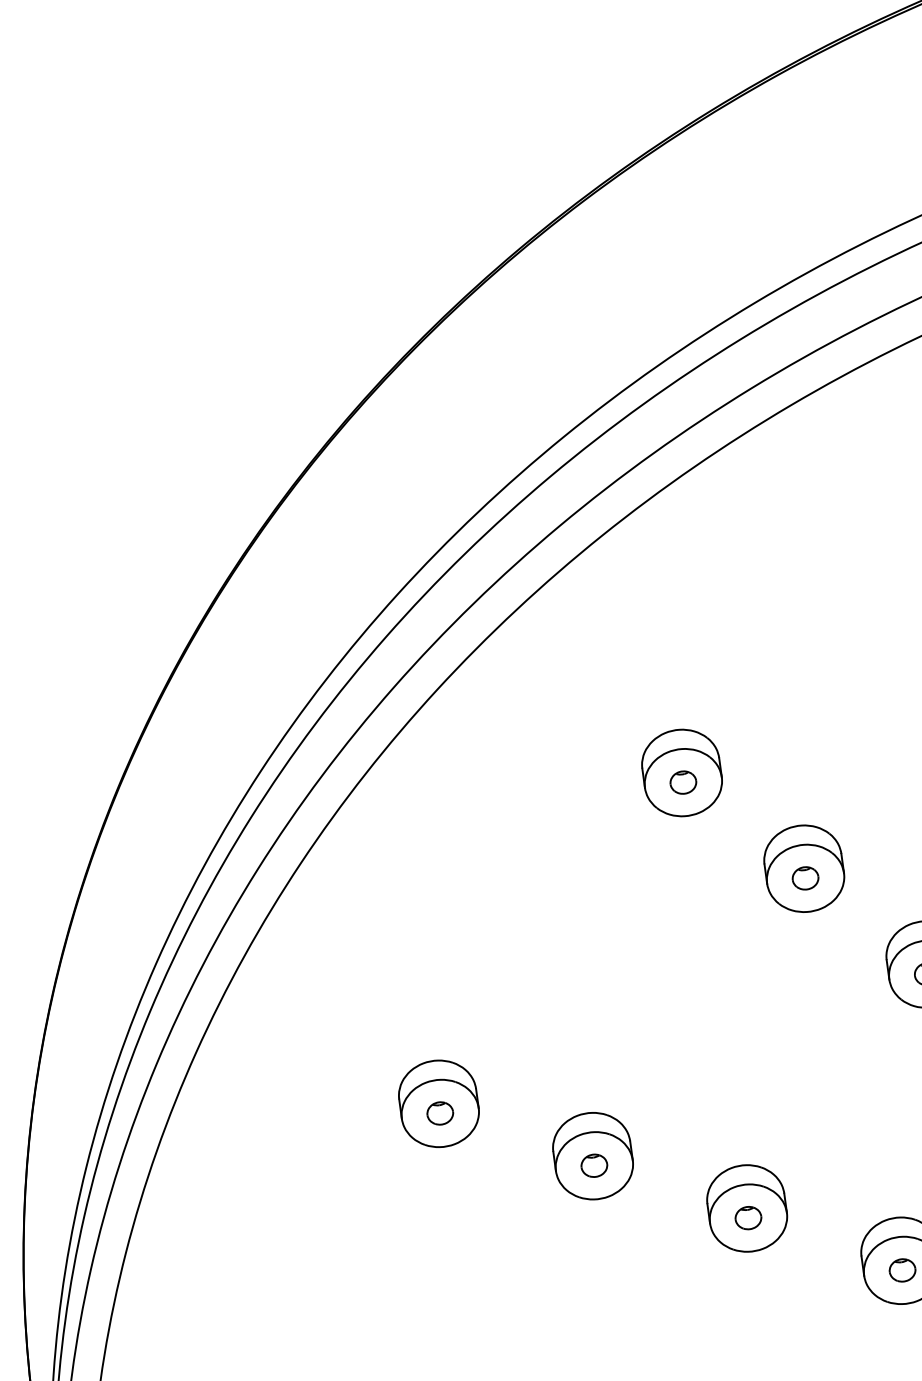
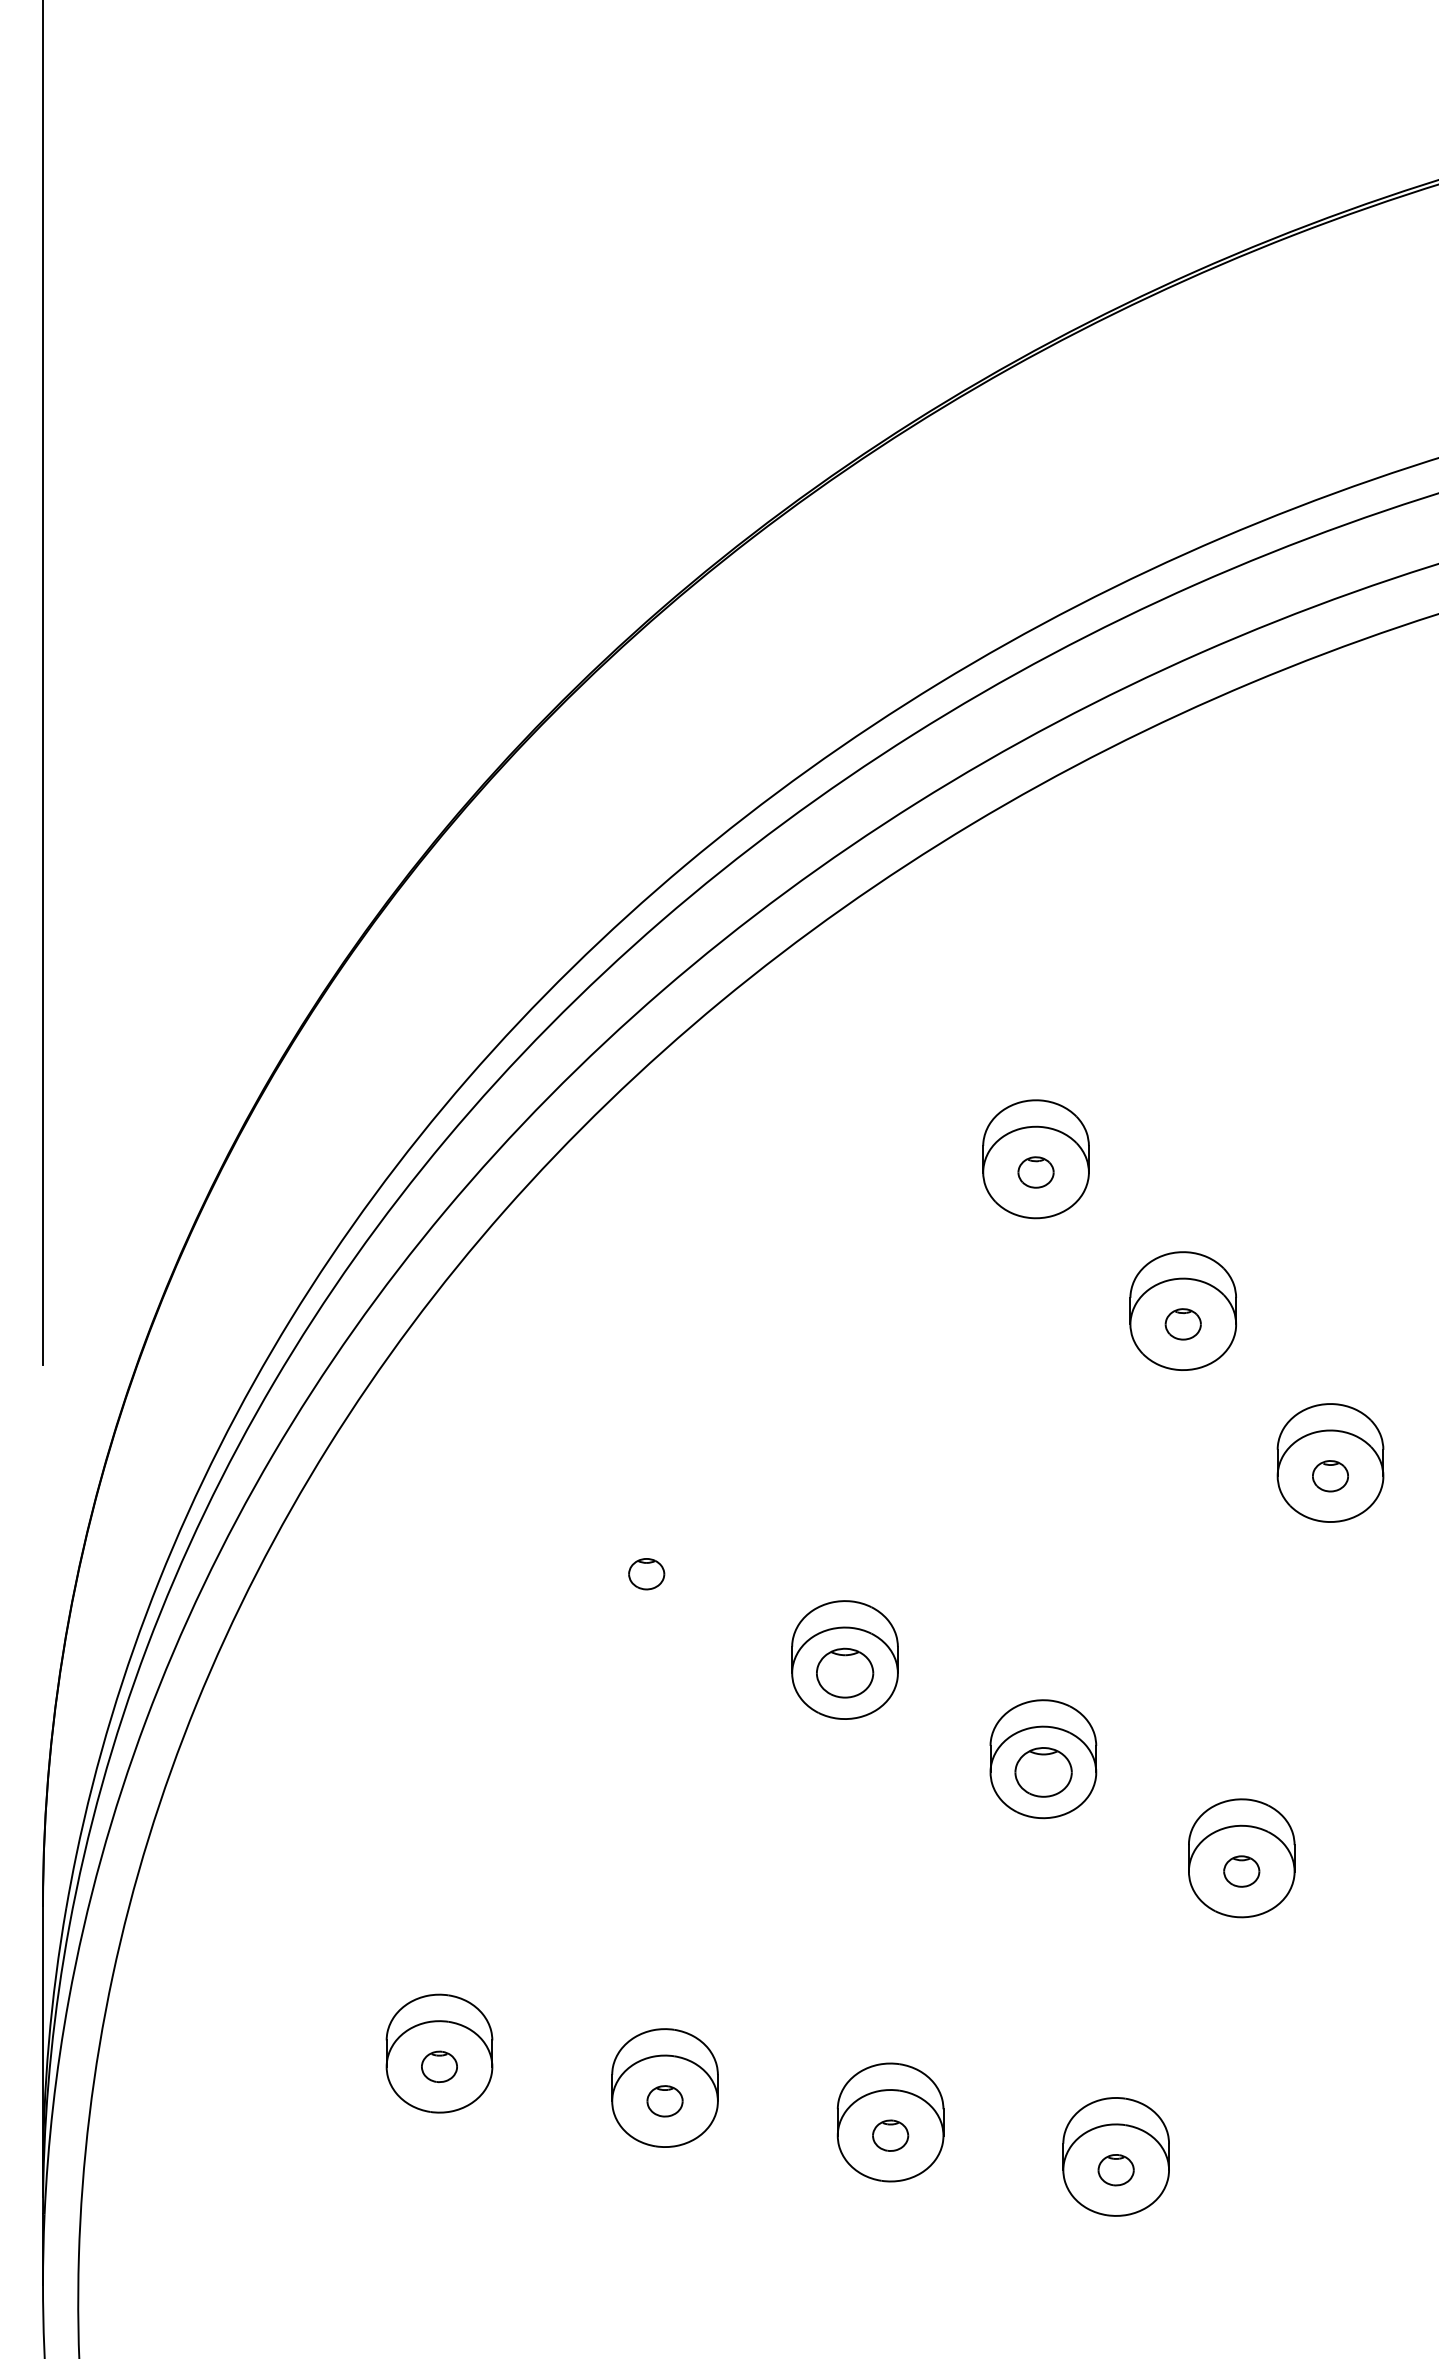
part: (438, 1103) -> (646, 1560), removed
part: (594, 1165) -> (844, 1673), size x1.6
part: (747, 1218) -> (1042, 1772), size x1.6

